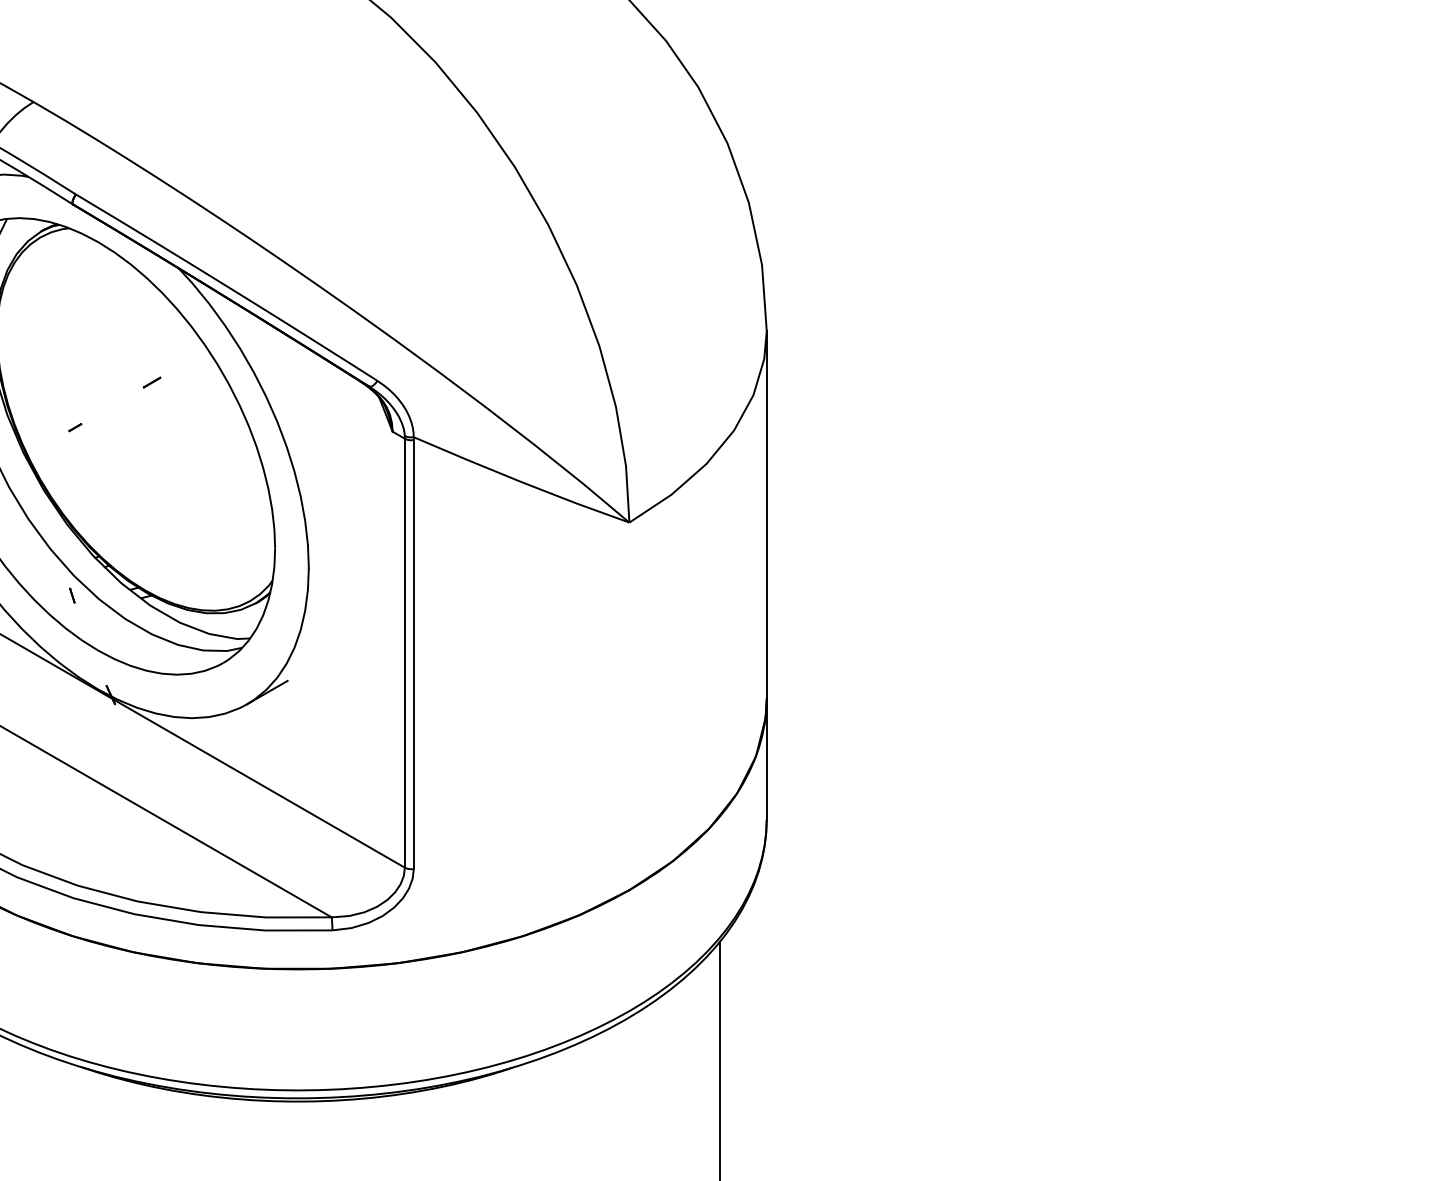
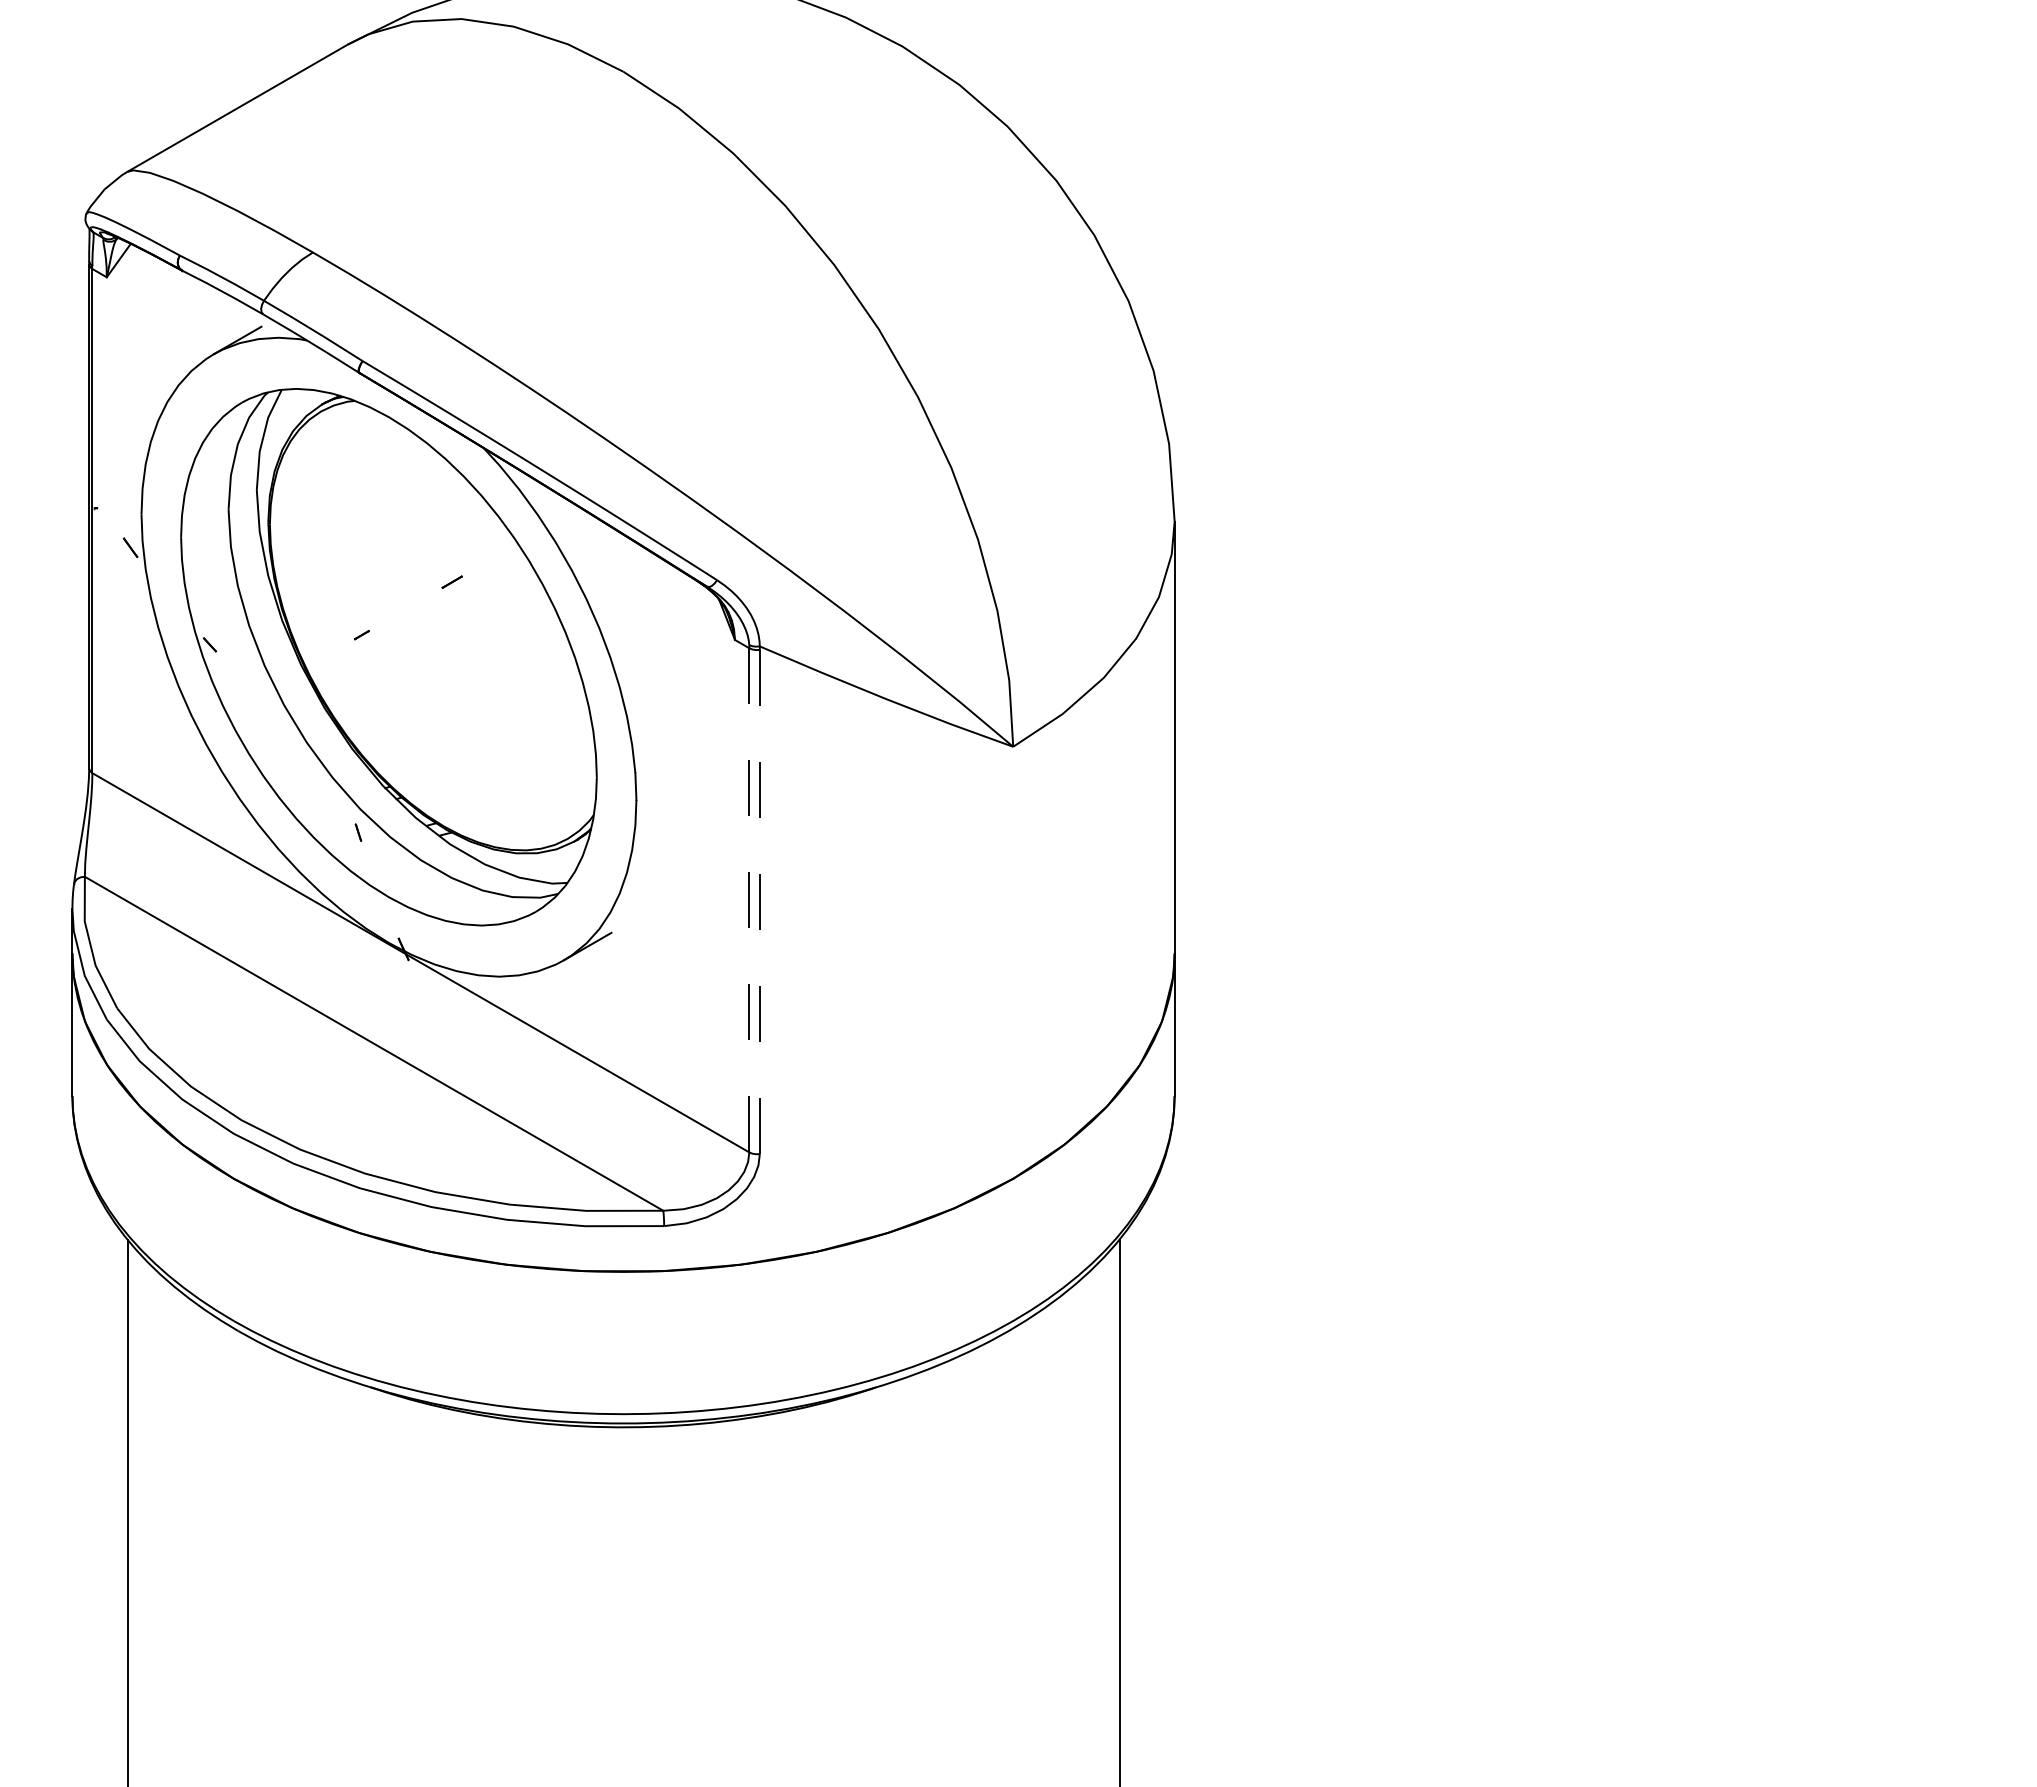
line: (405, 653) -> (749, 900), solid -> dashed
line: (413, 655) -> (759, 902), solid -> dashed

